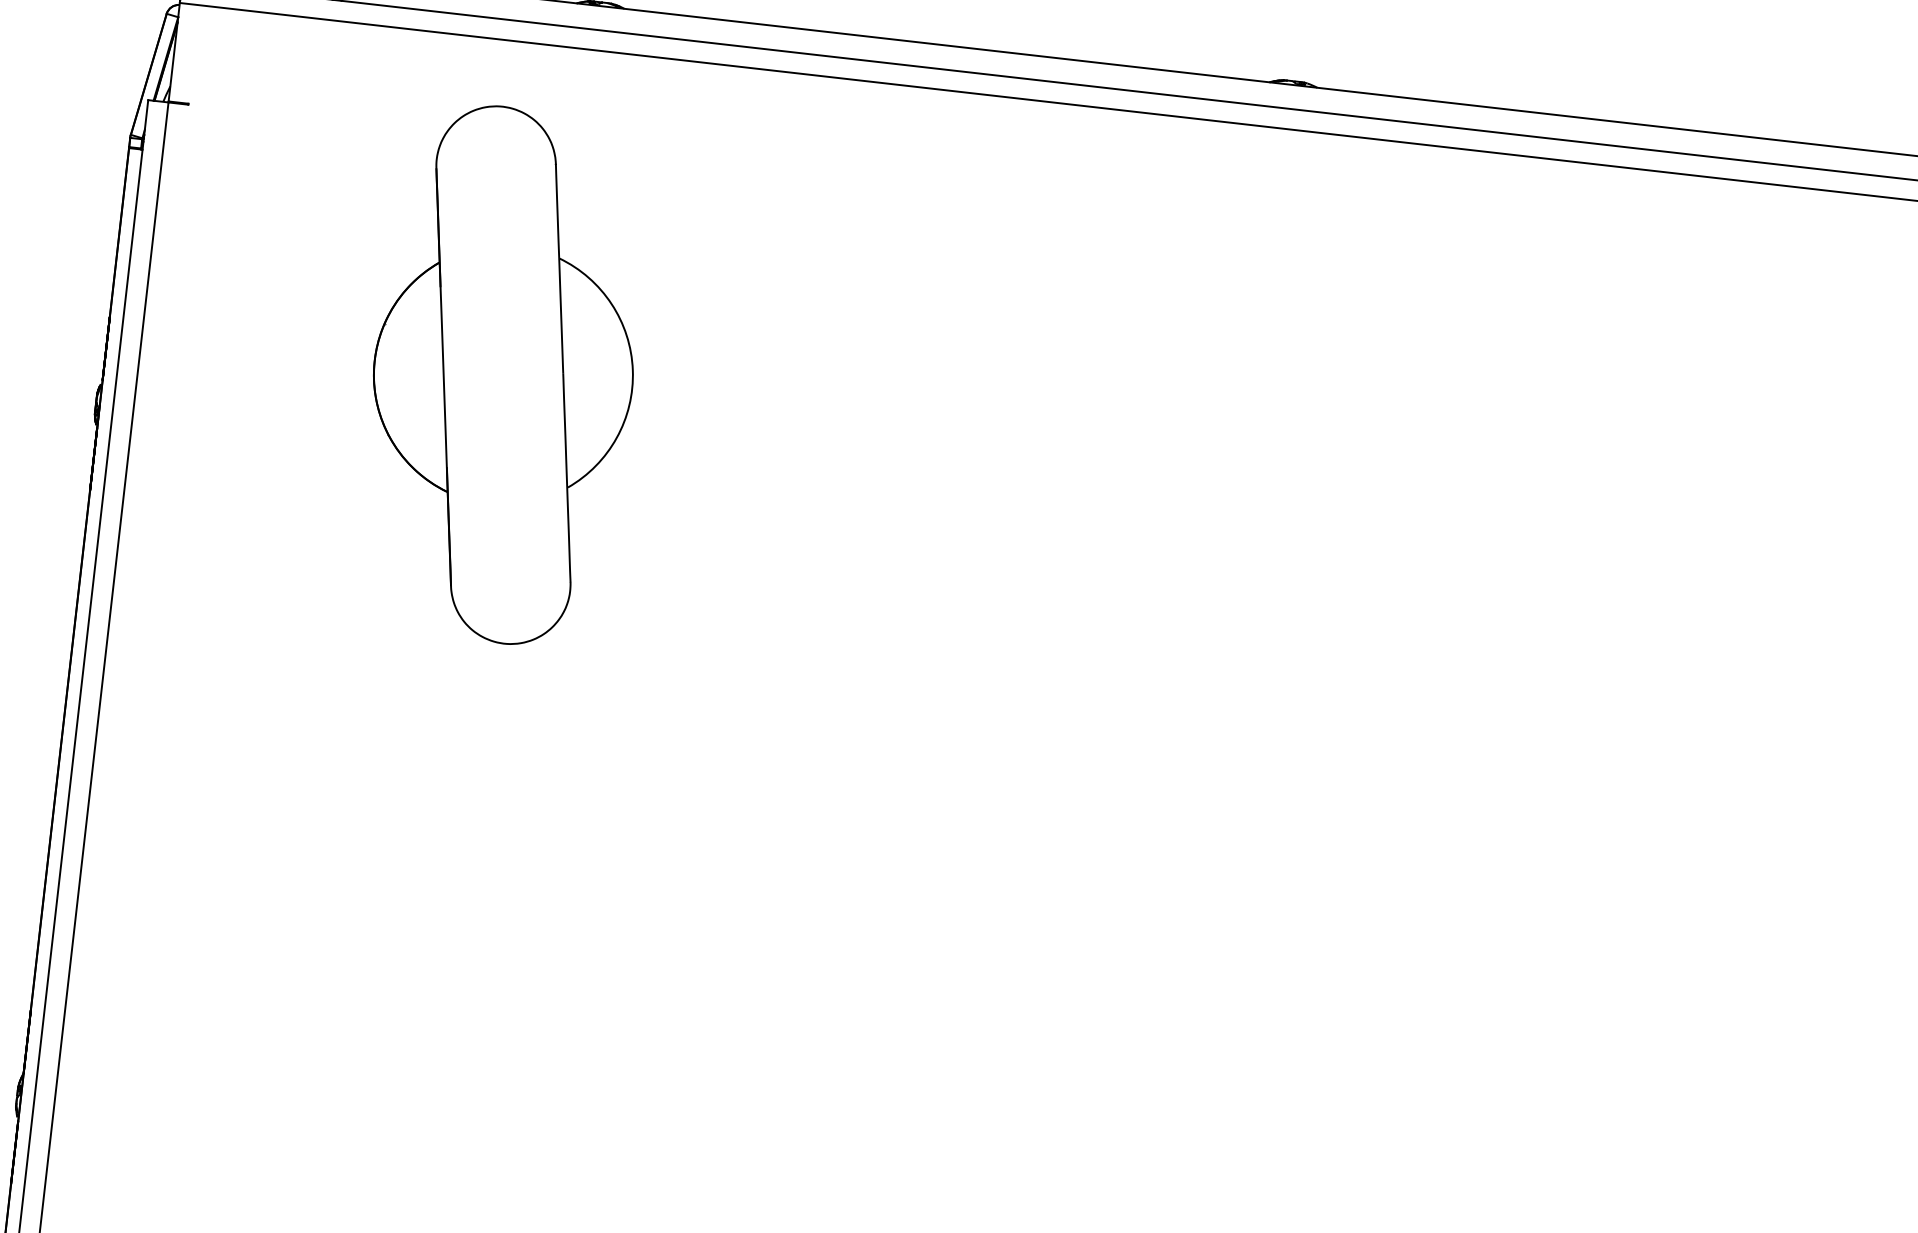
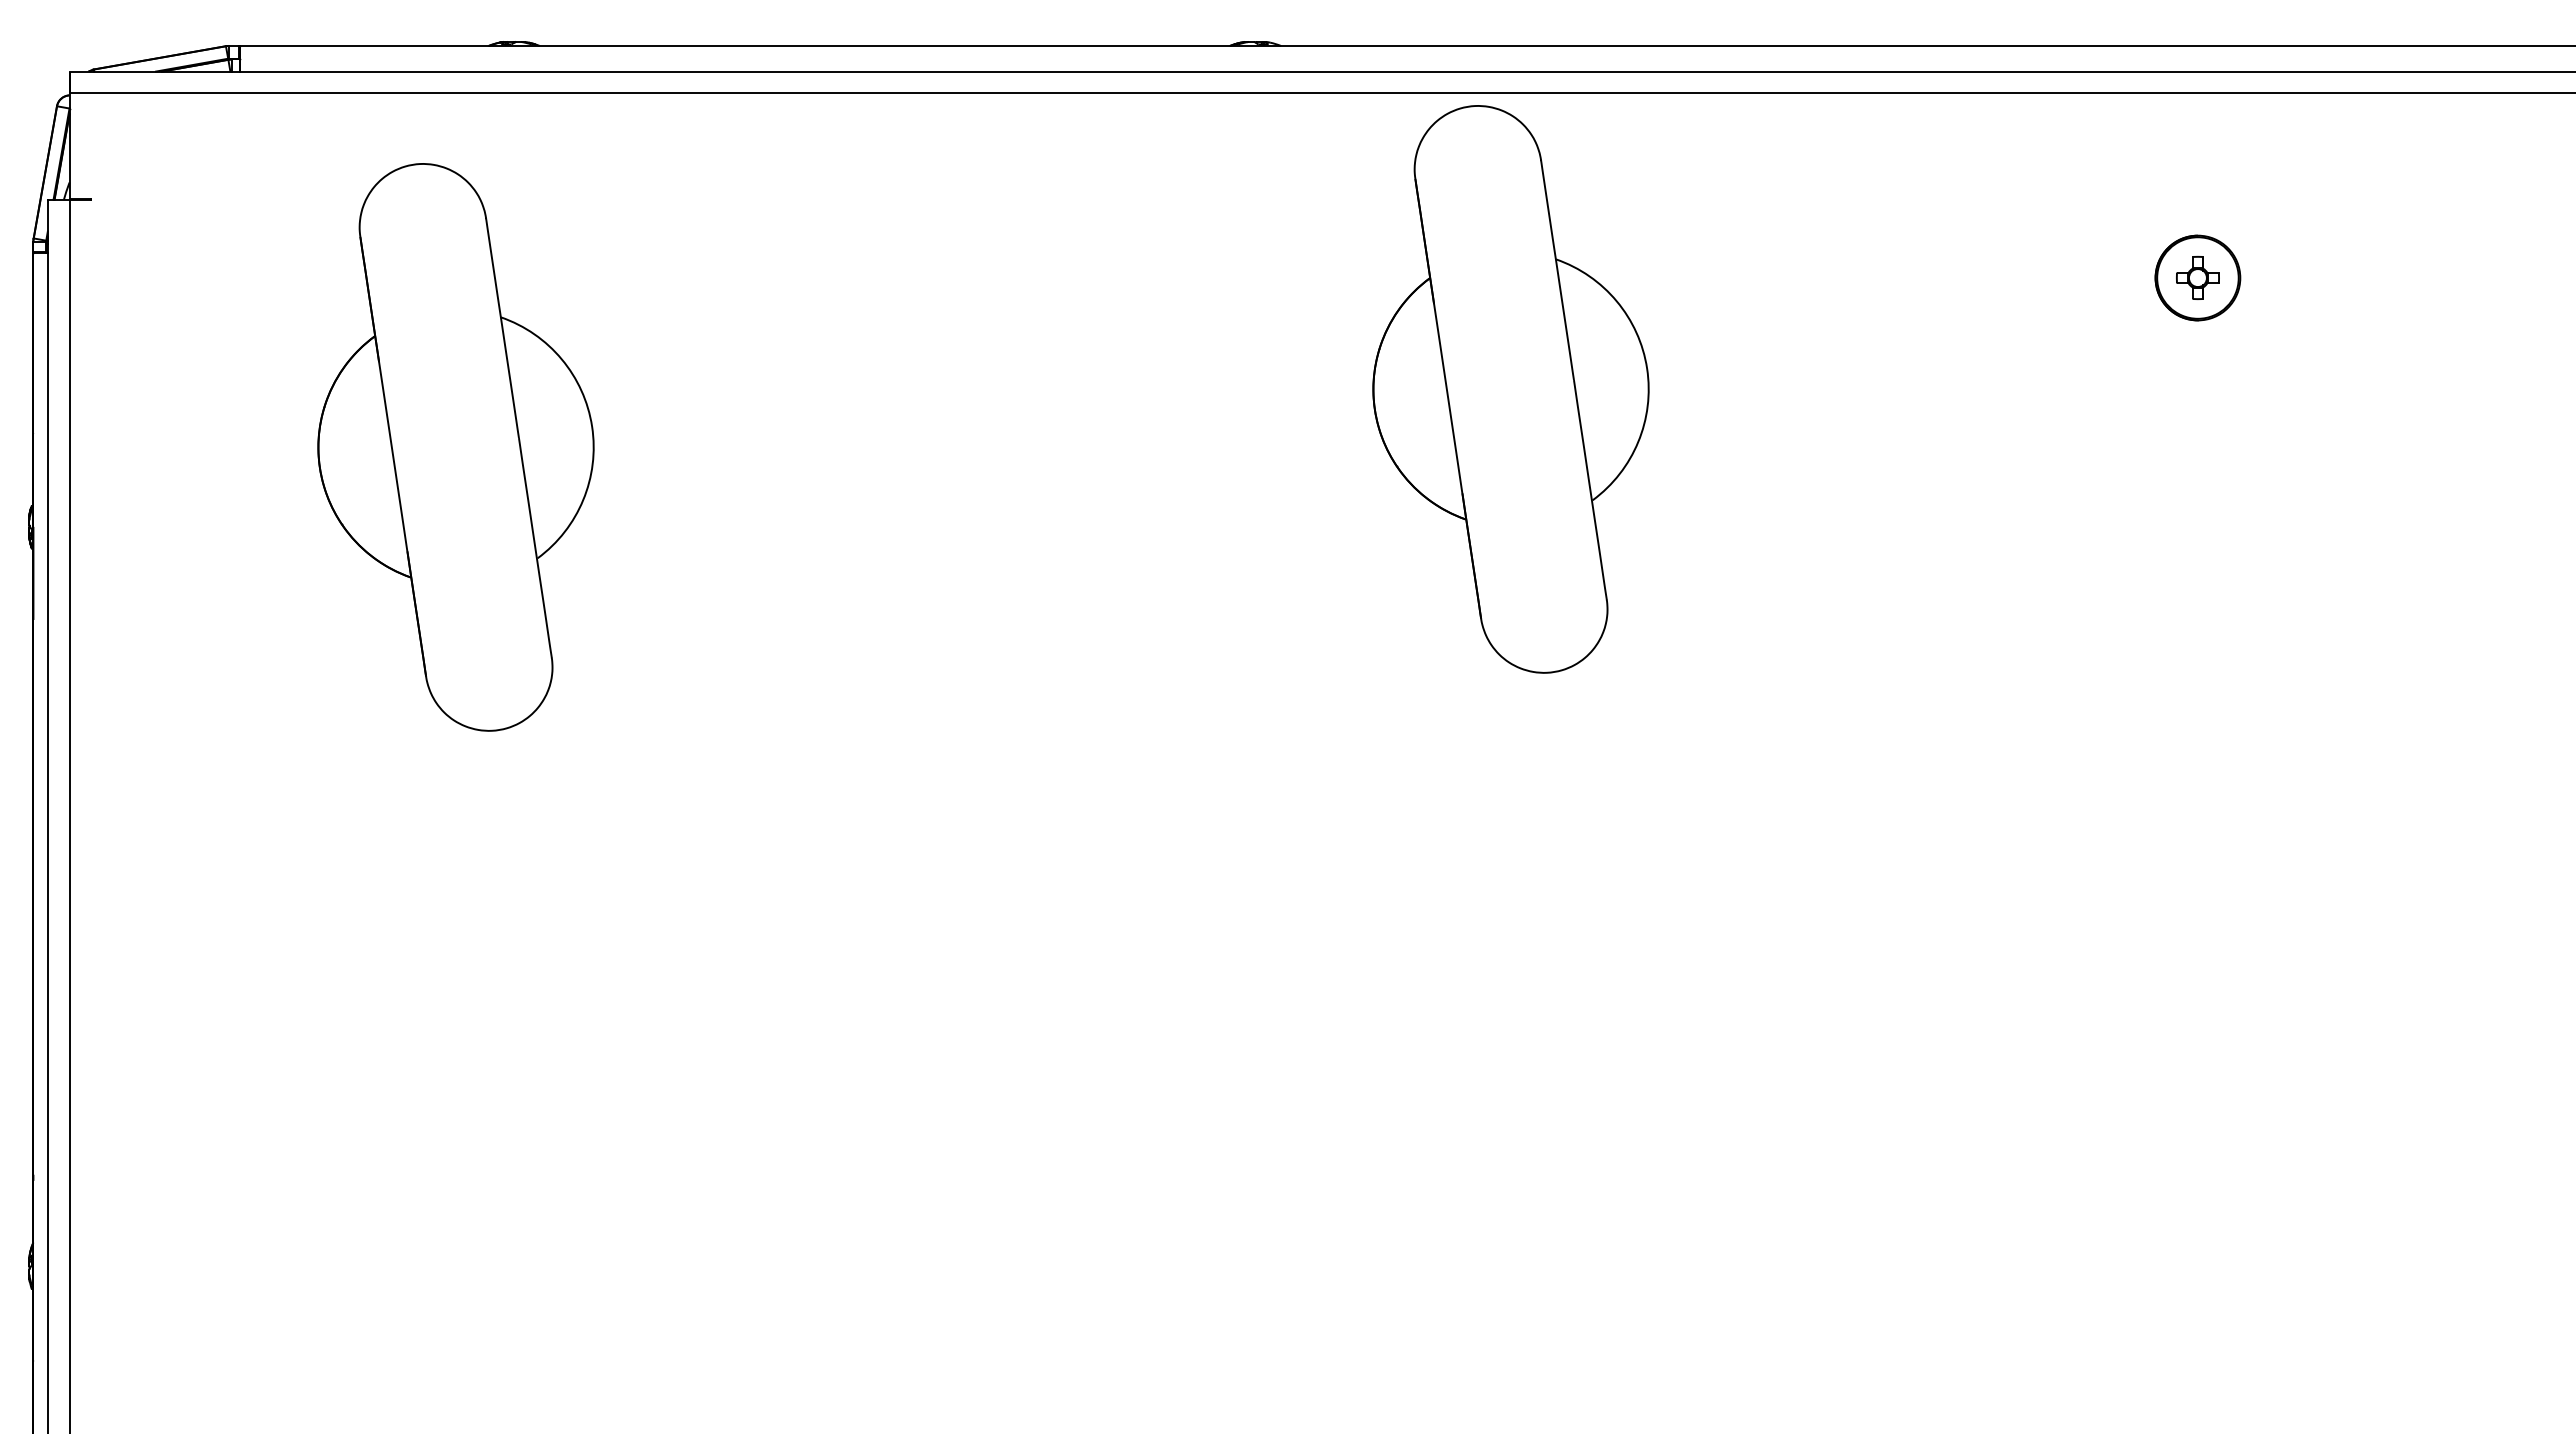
part: (1495, 433) -> (1510, 389), added

